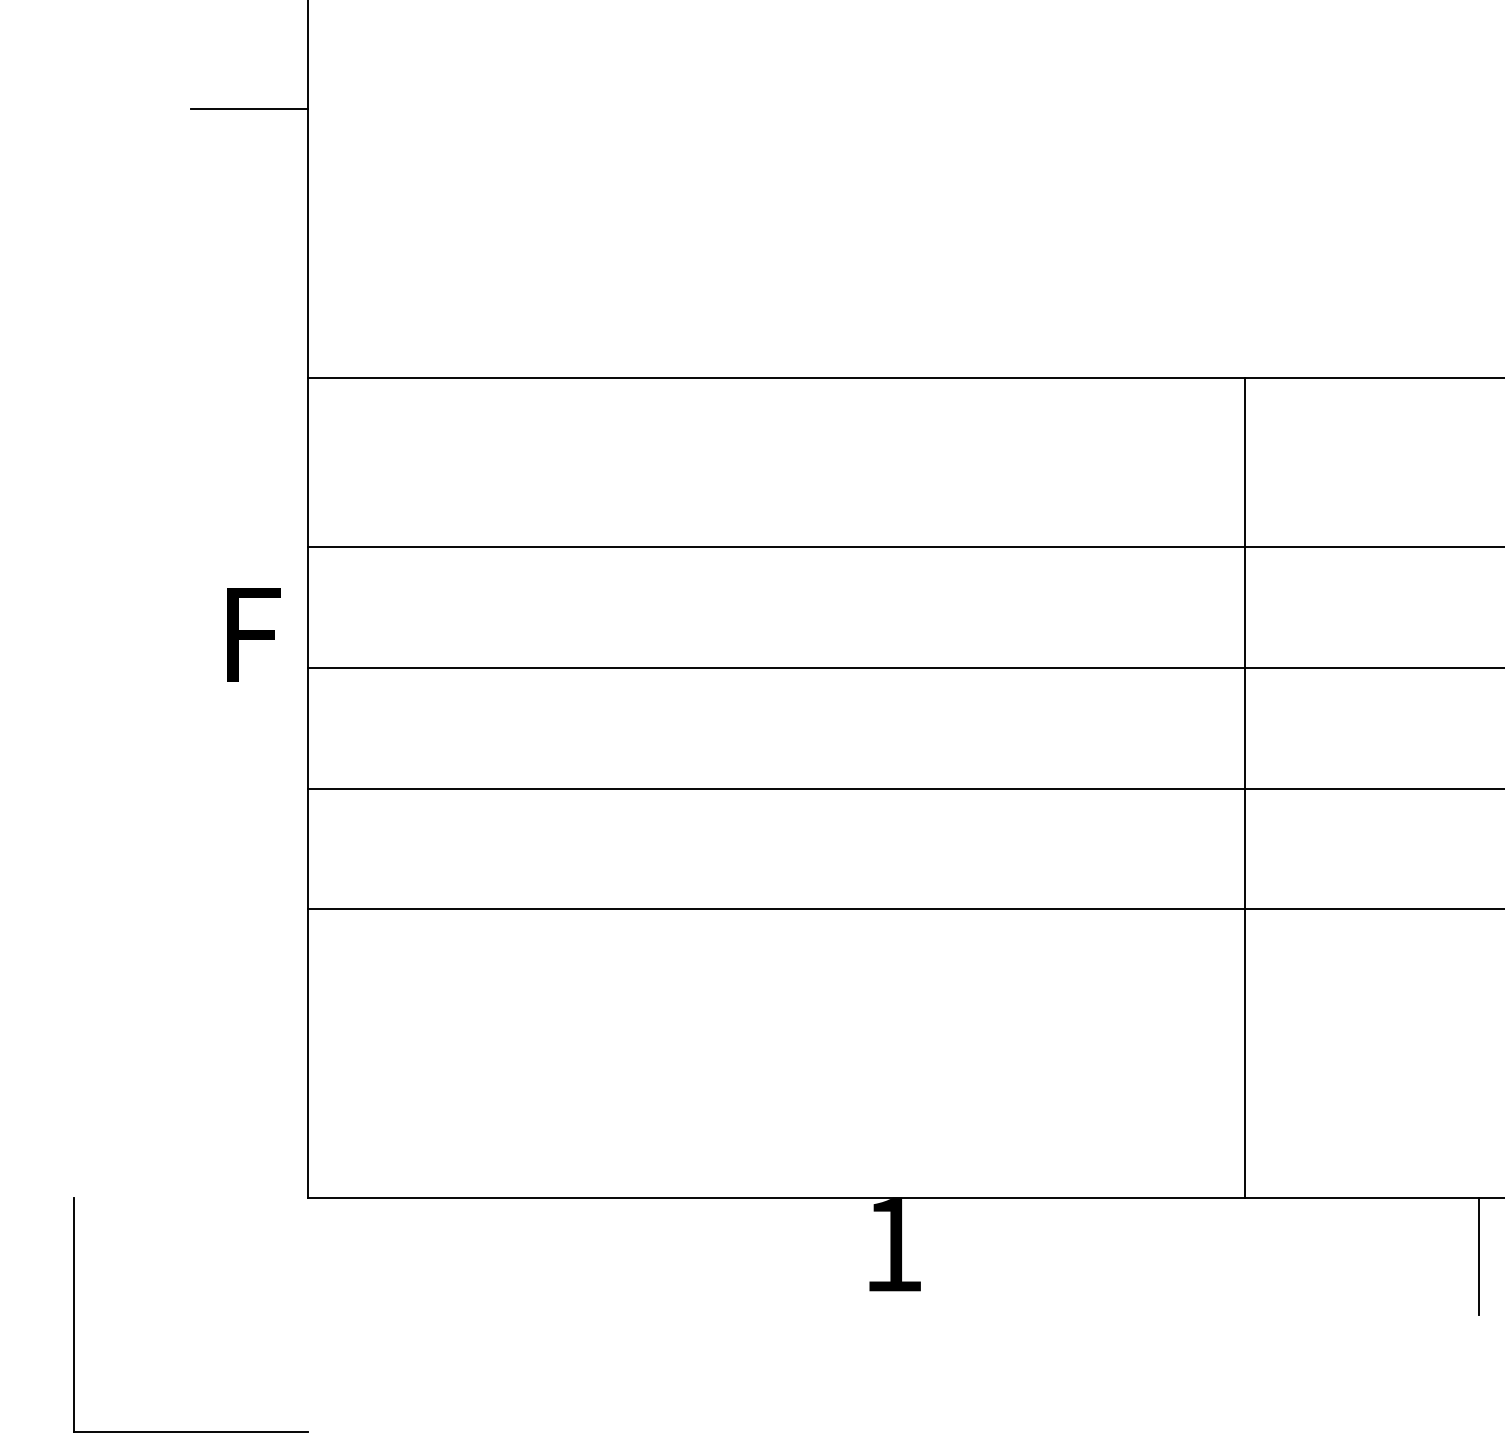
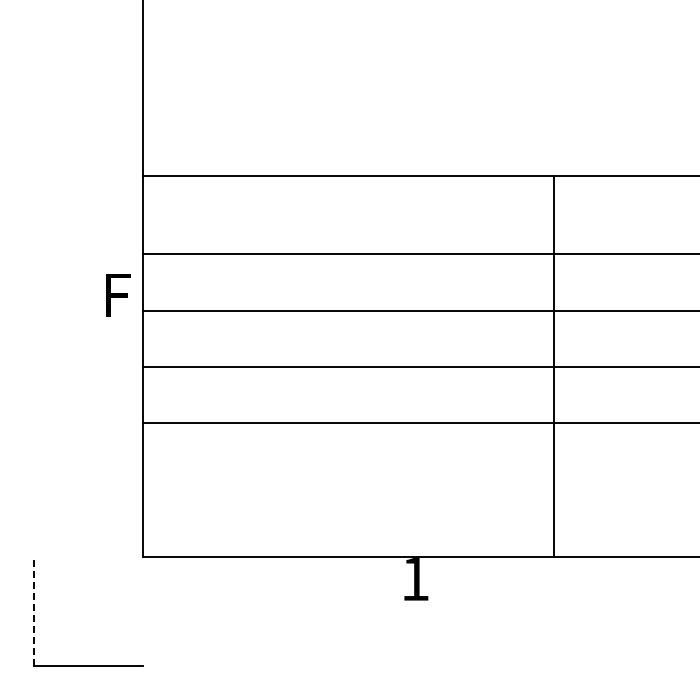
line: (248, 108) -> (115, 50), removed
line: (1245, 788) -> (554, 366), moved
line: (1480, 1256) -> (688, 584), removed
line: (74, 1314) -> (34, 611), solid -> dashed

